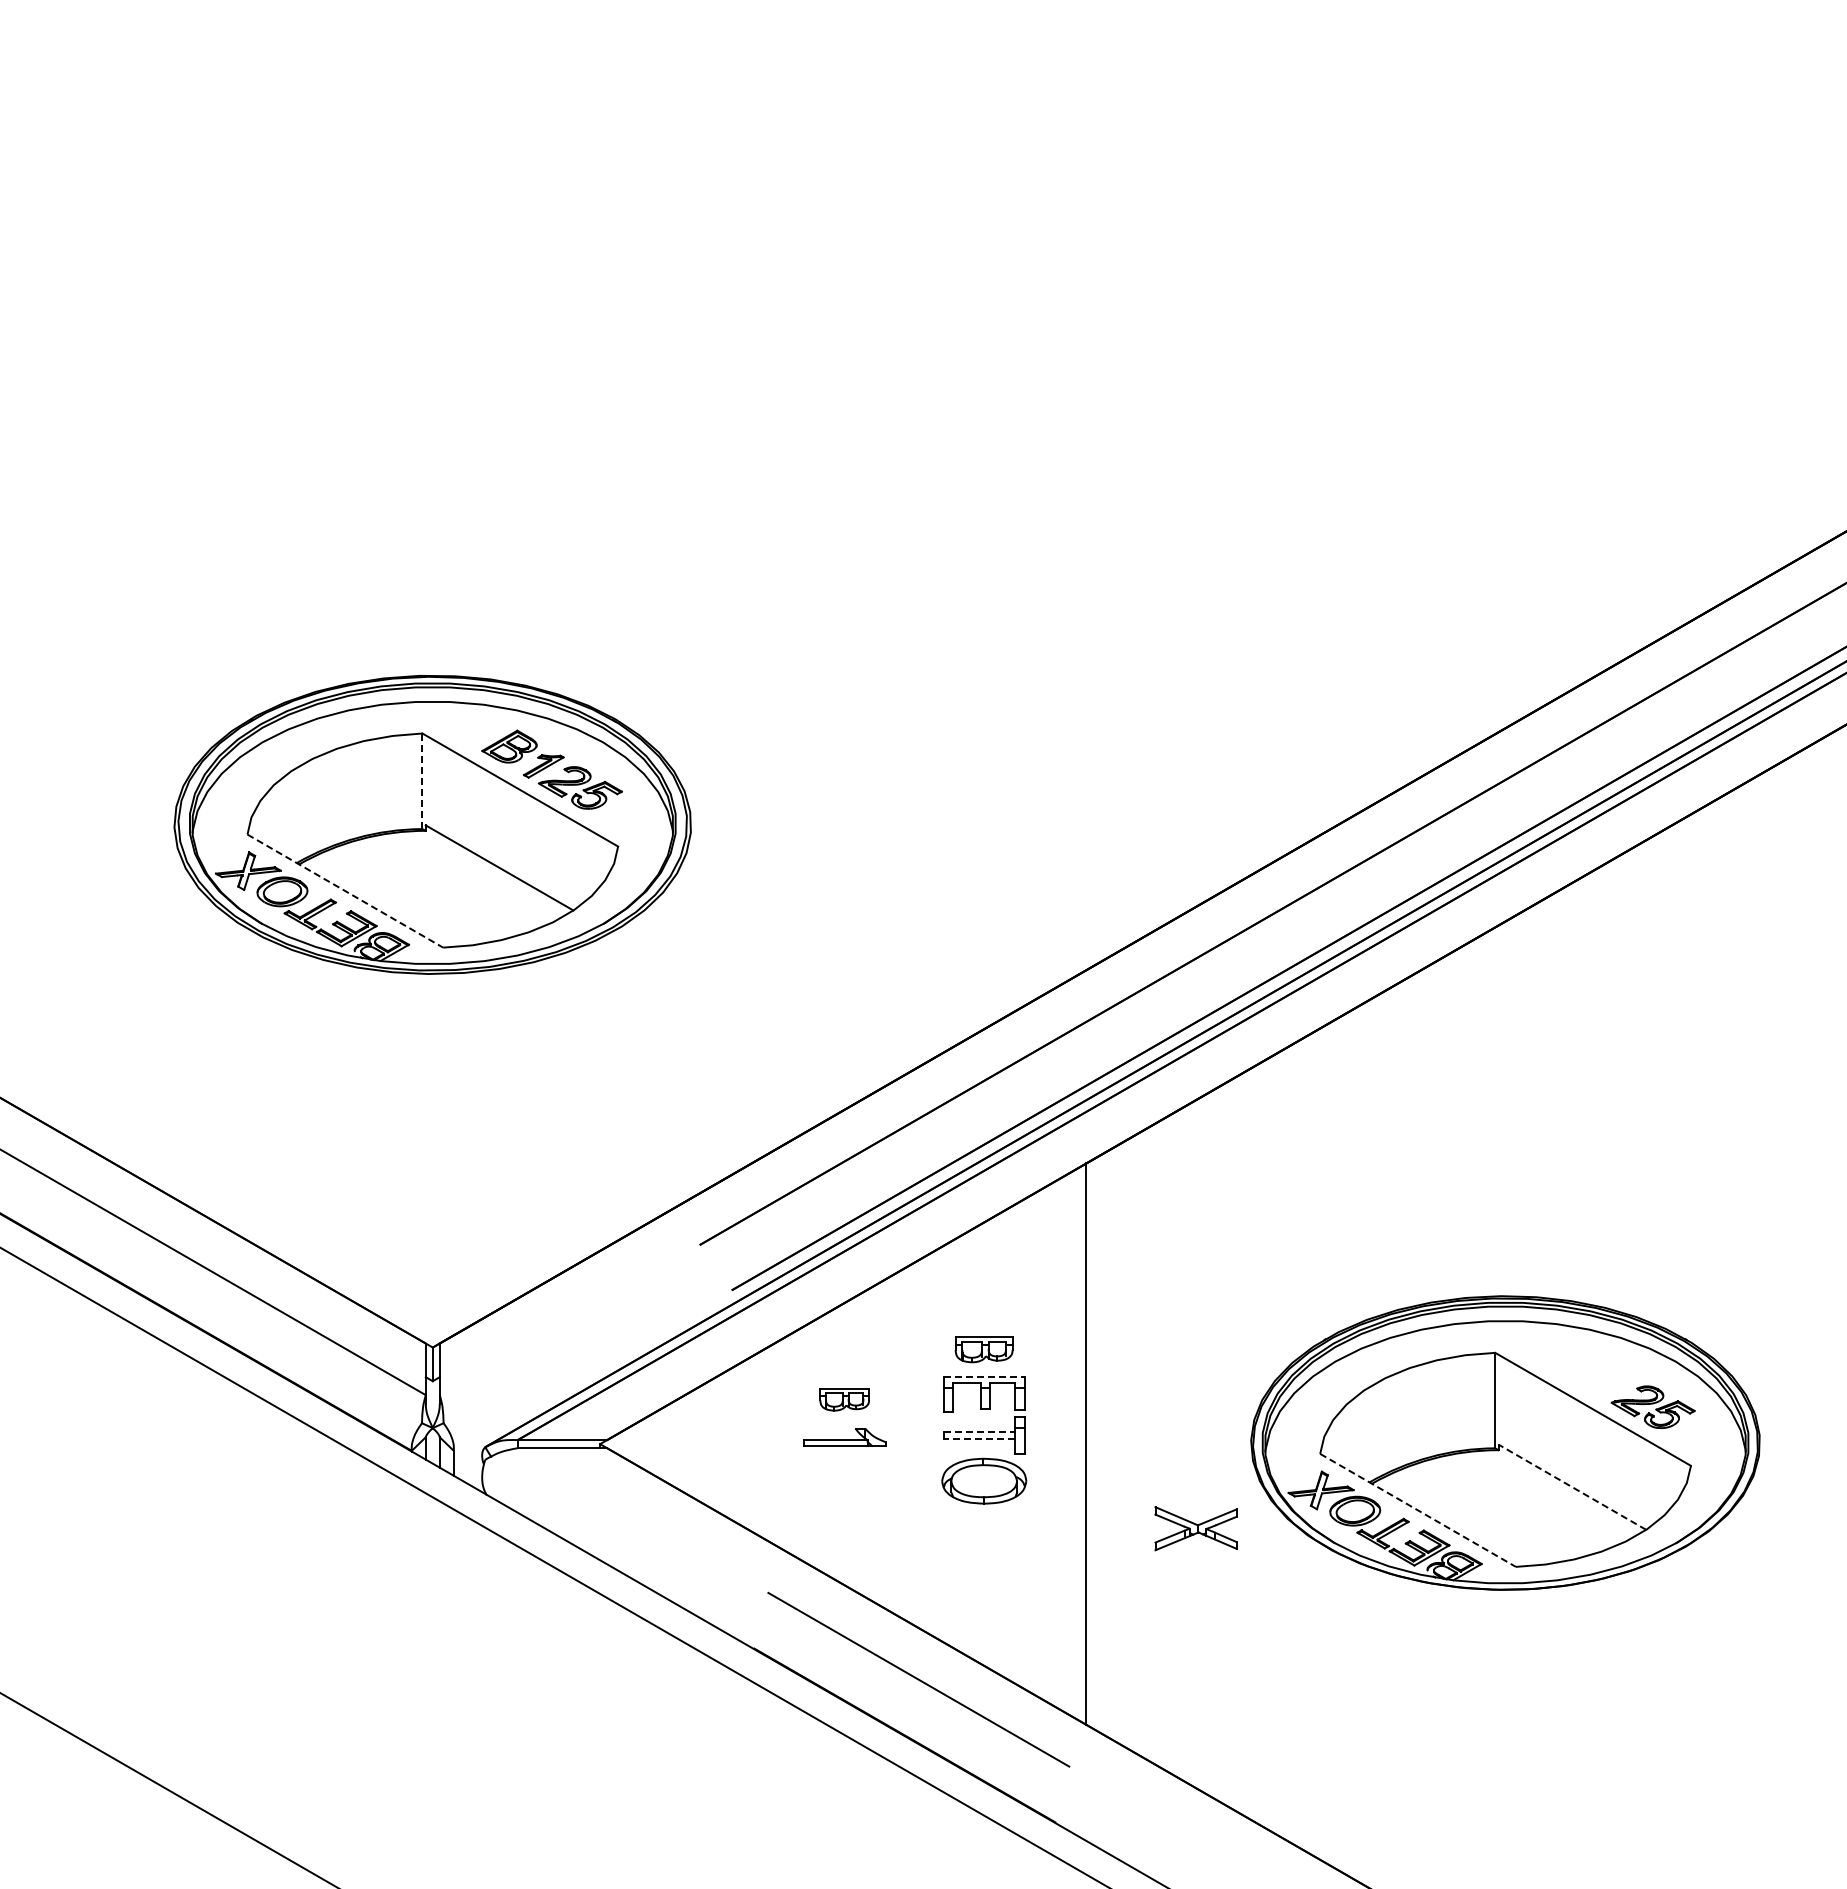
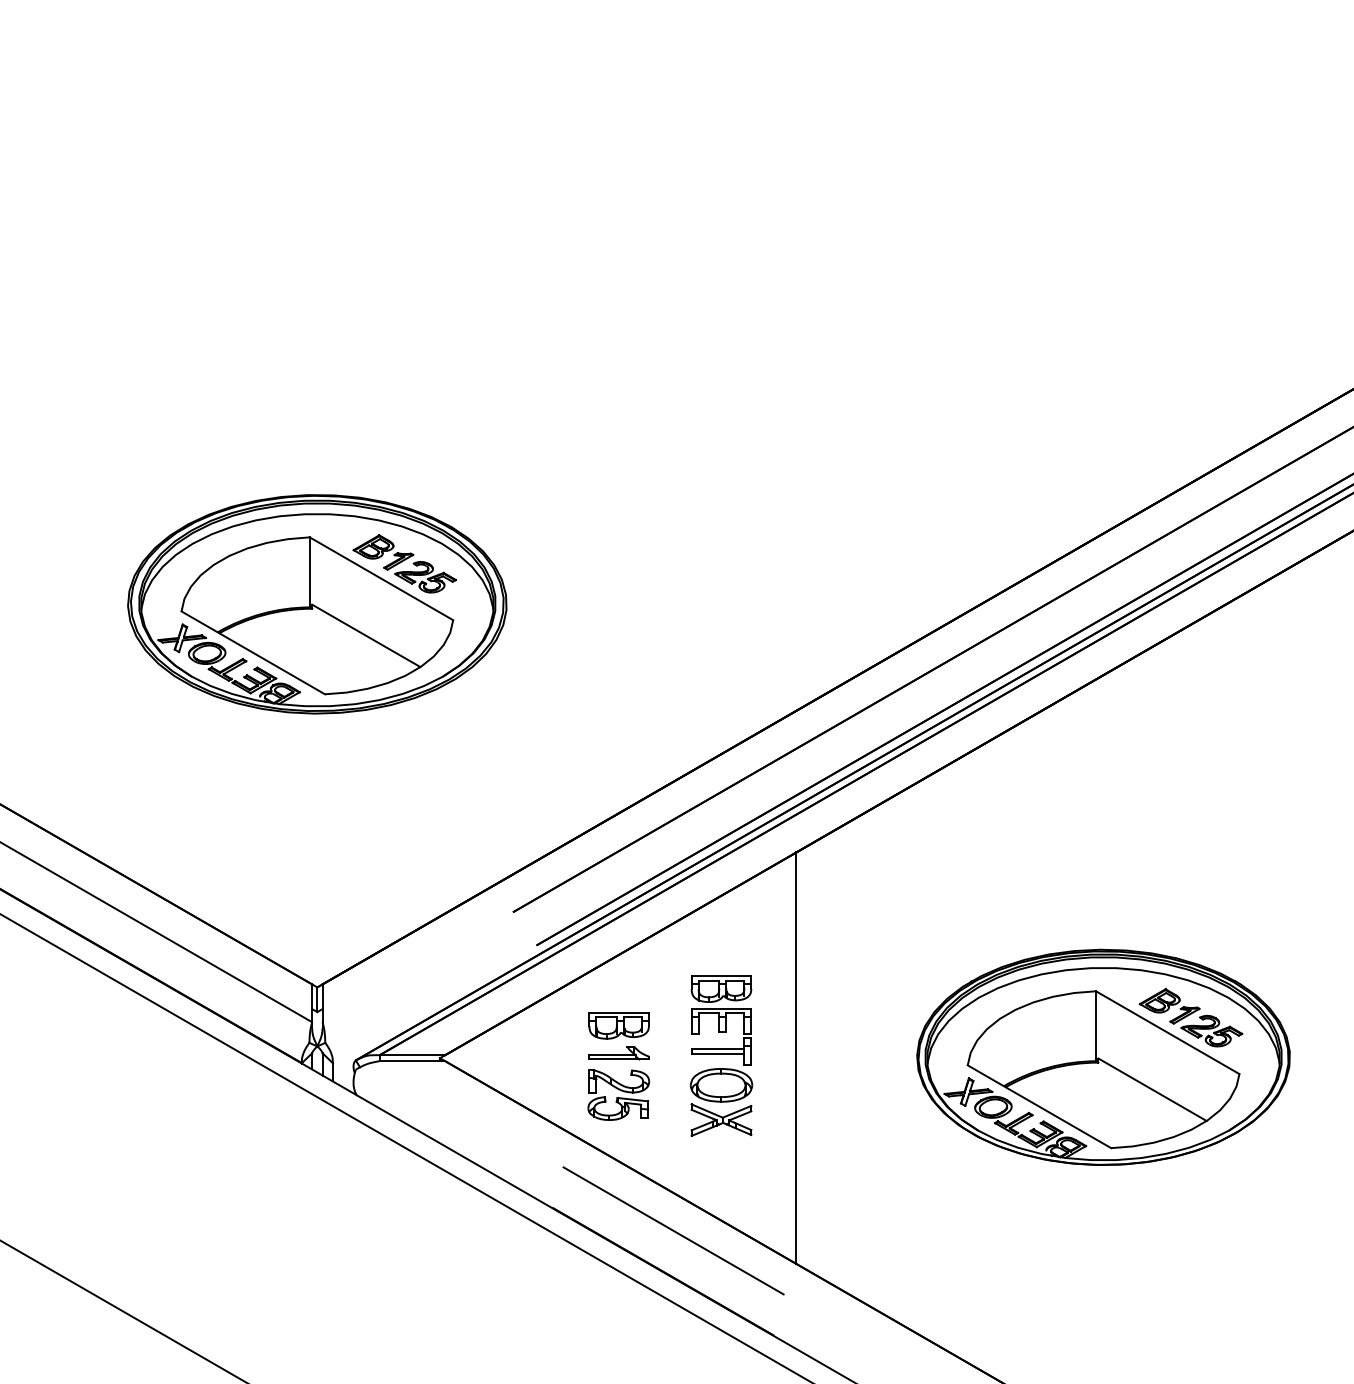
line: (422, 781) -> (309, 572), dashed -> solid
line: (345, 891) -> (253, 653), dashed -> solid
part: (983, 1349) -> (720, 988), size x1.43
part: (1595, 1373) -> (1169, 1006), added
line: (984, 1376) -> (721, 1008), dashed -> solid
part: (844, 1399) -> (619, 1025), size x1.67
line: (979, 1432) -> (718, 1049), dashed -> solid
line: (979, 1438) -> (718, 1054), dashed -> solid
line: (1571, 1486) -> (1151, 1089), dashed -> solid
part: (843, 1494) -> (618, 1095), added
line: (1418, 1510) -> (1039, 1106), dashed -> solid
part: (1195, 1528) -> (720, 1120), moved

